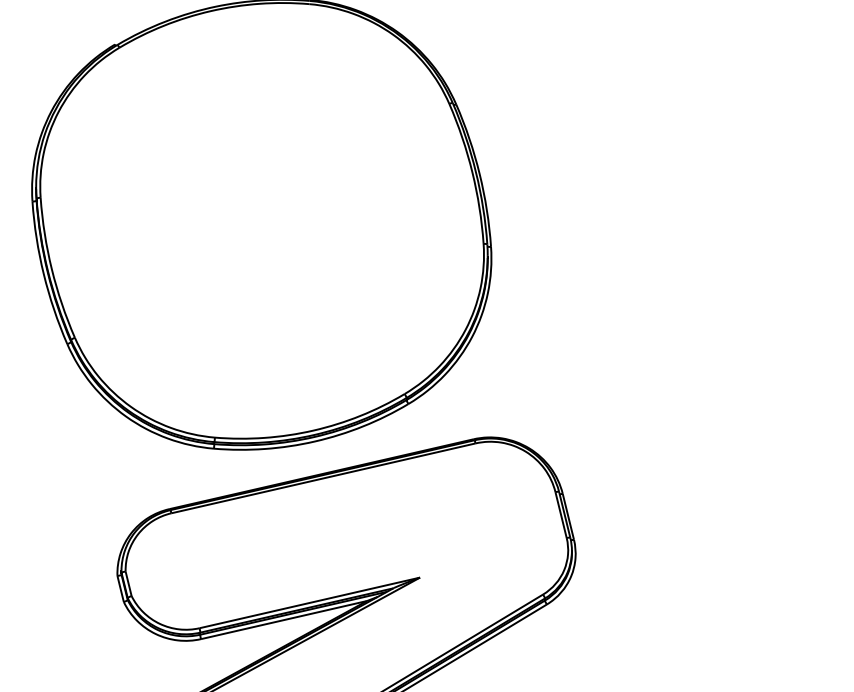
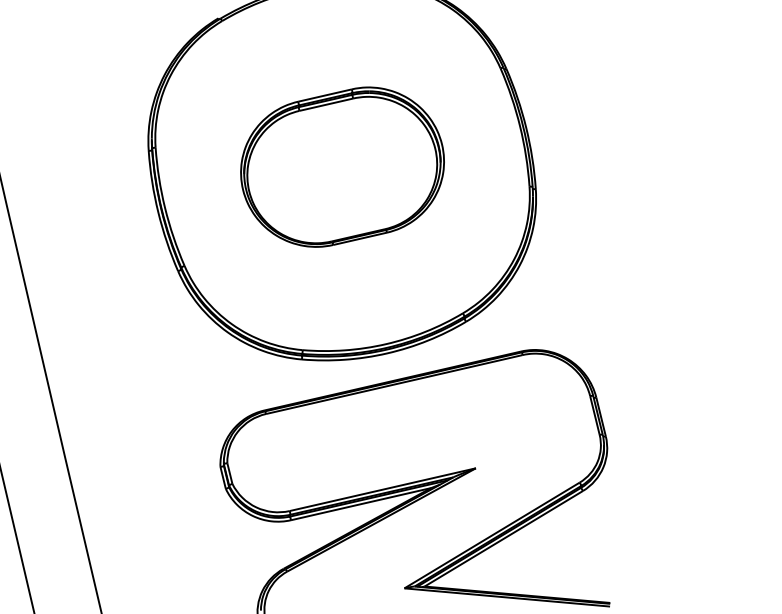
part: (262, 220) -> (342, 166), added

